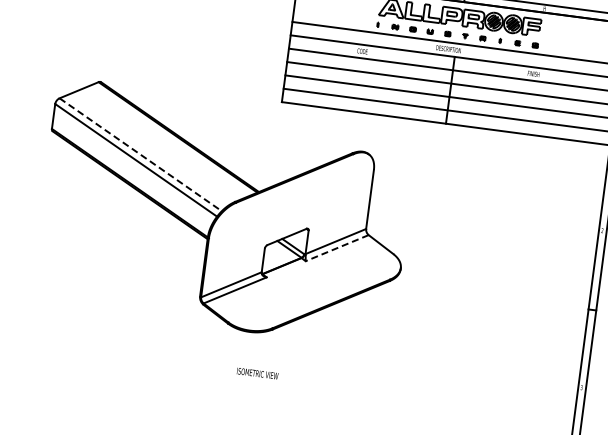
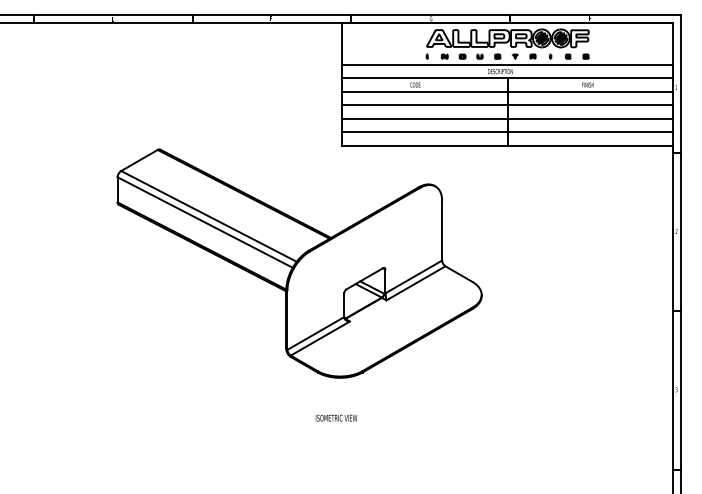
line: (140, 154) -> (208, 216), dashed -> solid
line: (336, 248) -> (415, 283), dashed -> solid
text: (257, 372) -> (336, 417), moved

